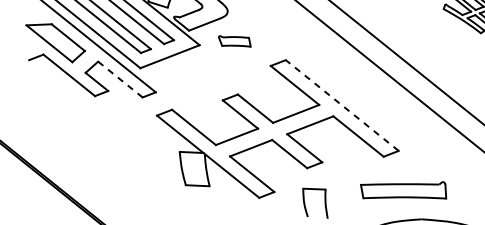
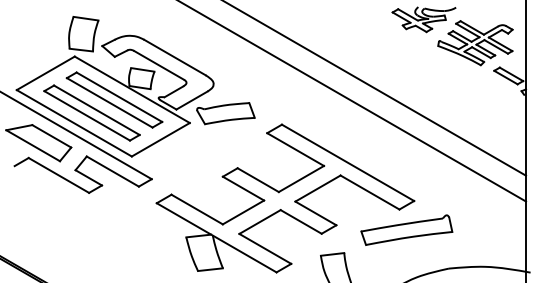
part: (234, 41) -> (225, 113), size x1.67
line: (121, 79) -> (113, 171), dashed -> solid
line: (341, 105) -> (347, 162), dashed -> solid
part: (403, 189) -> (406, 229), moved

